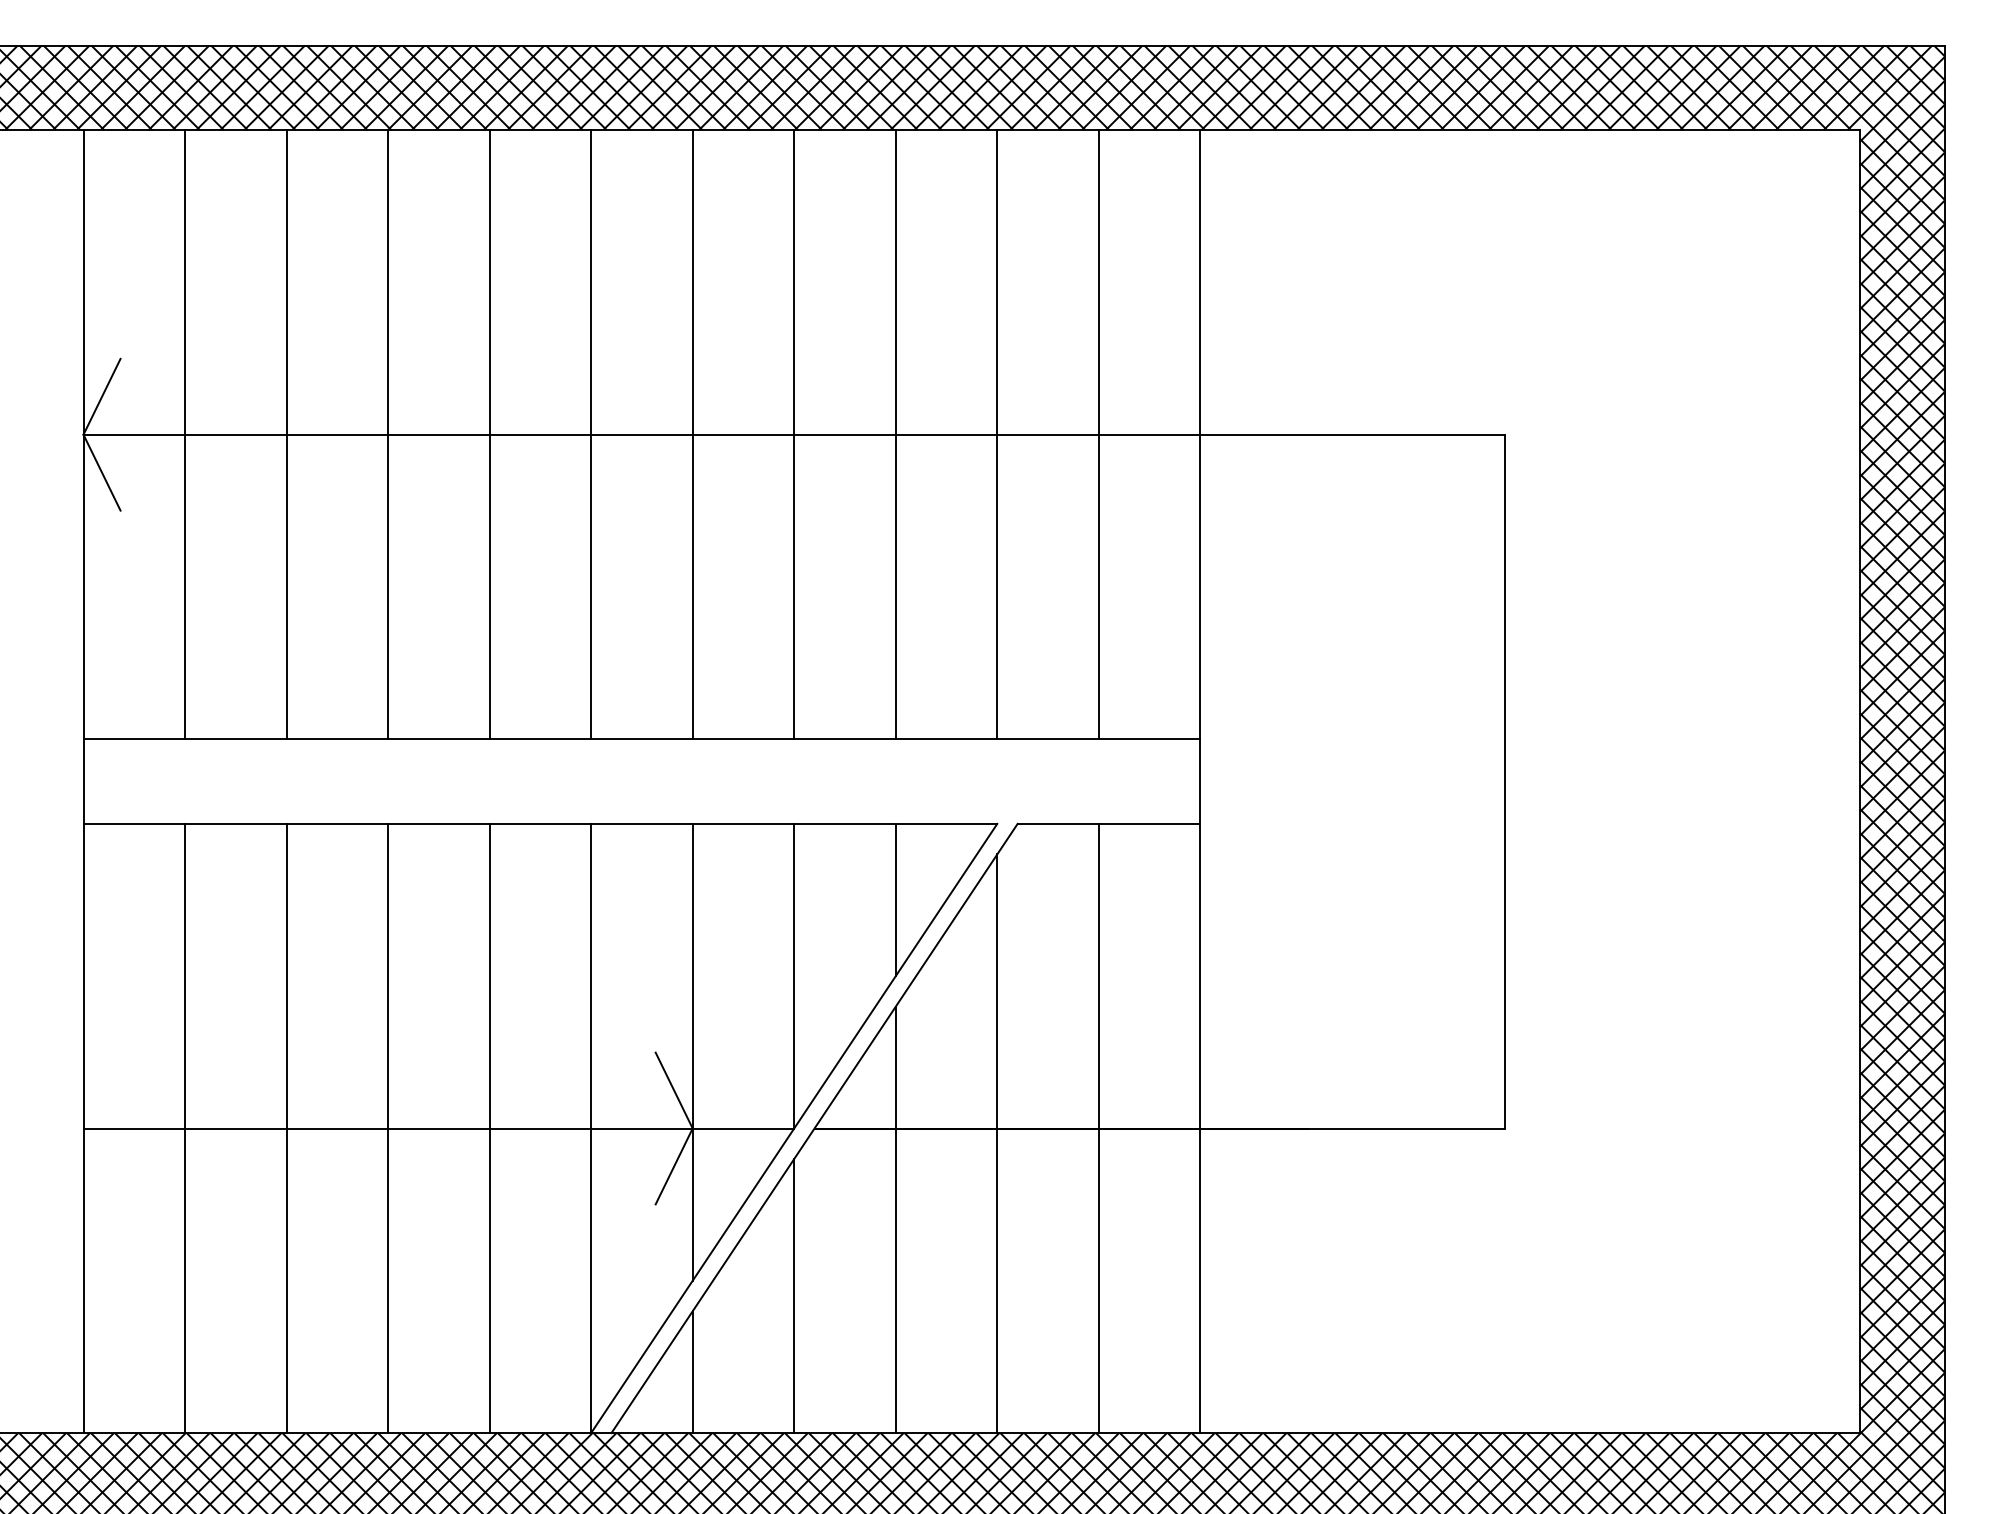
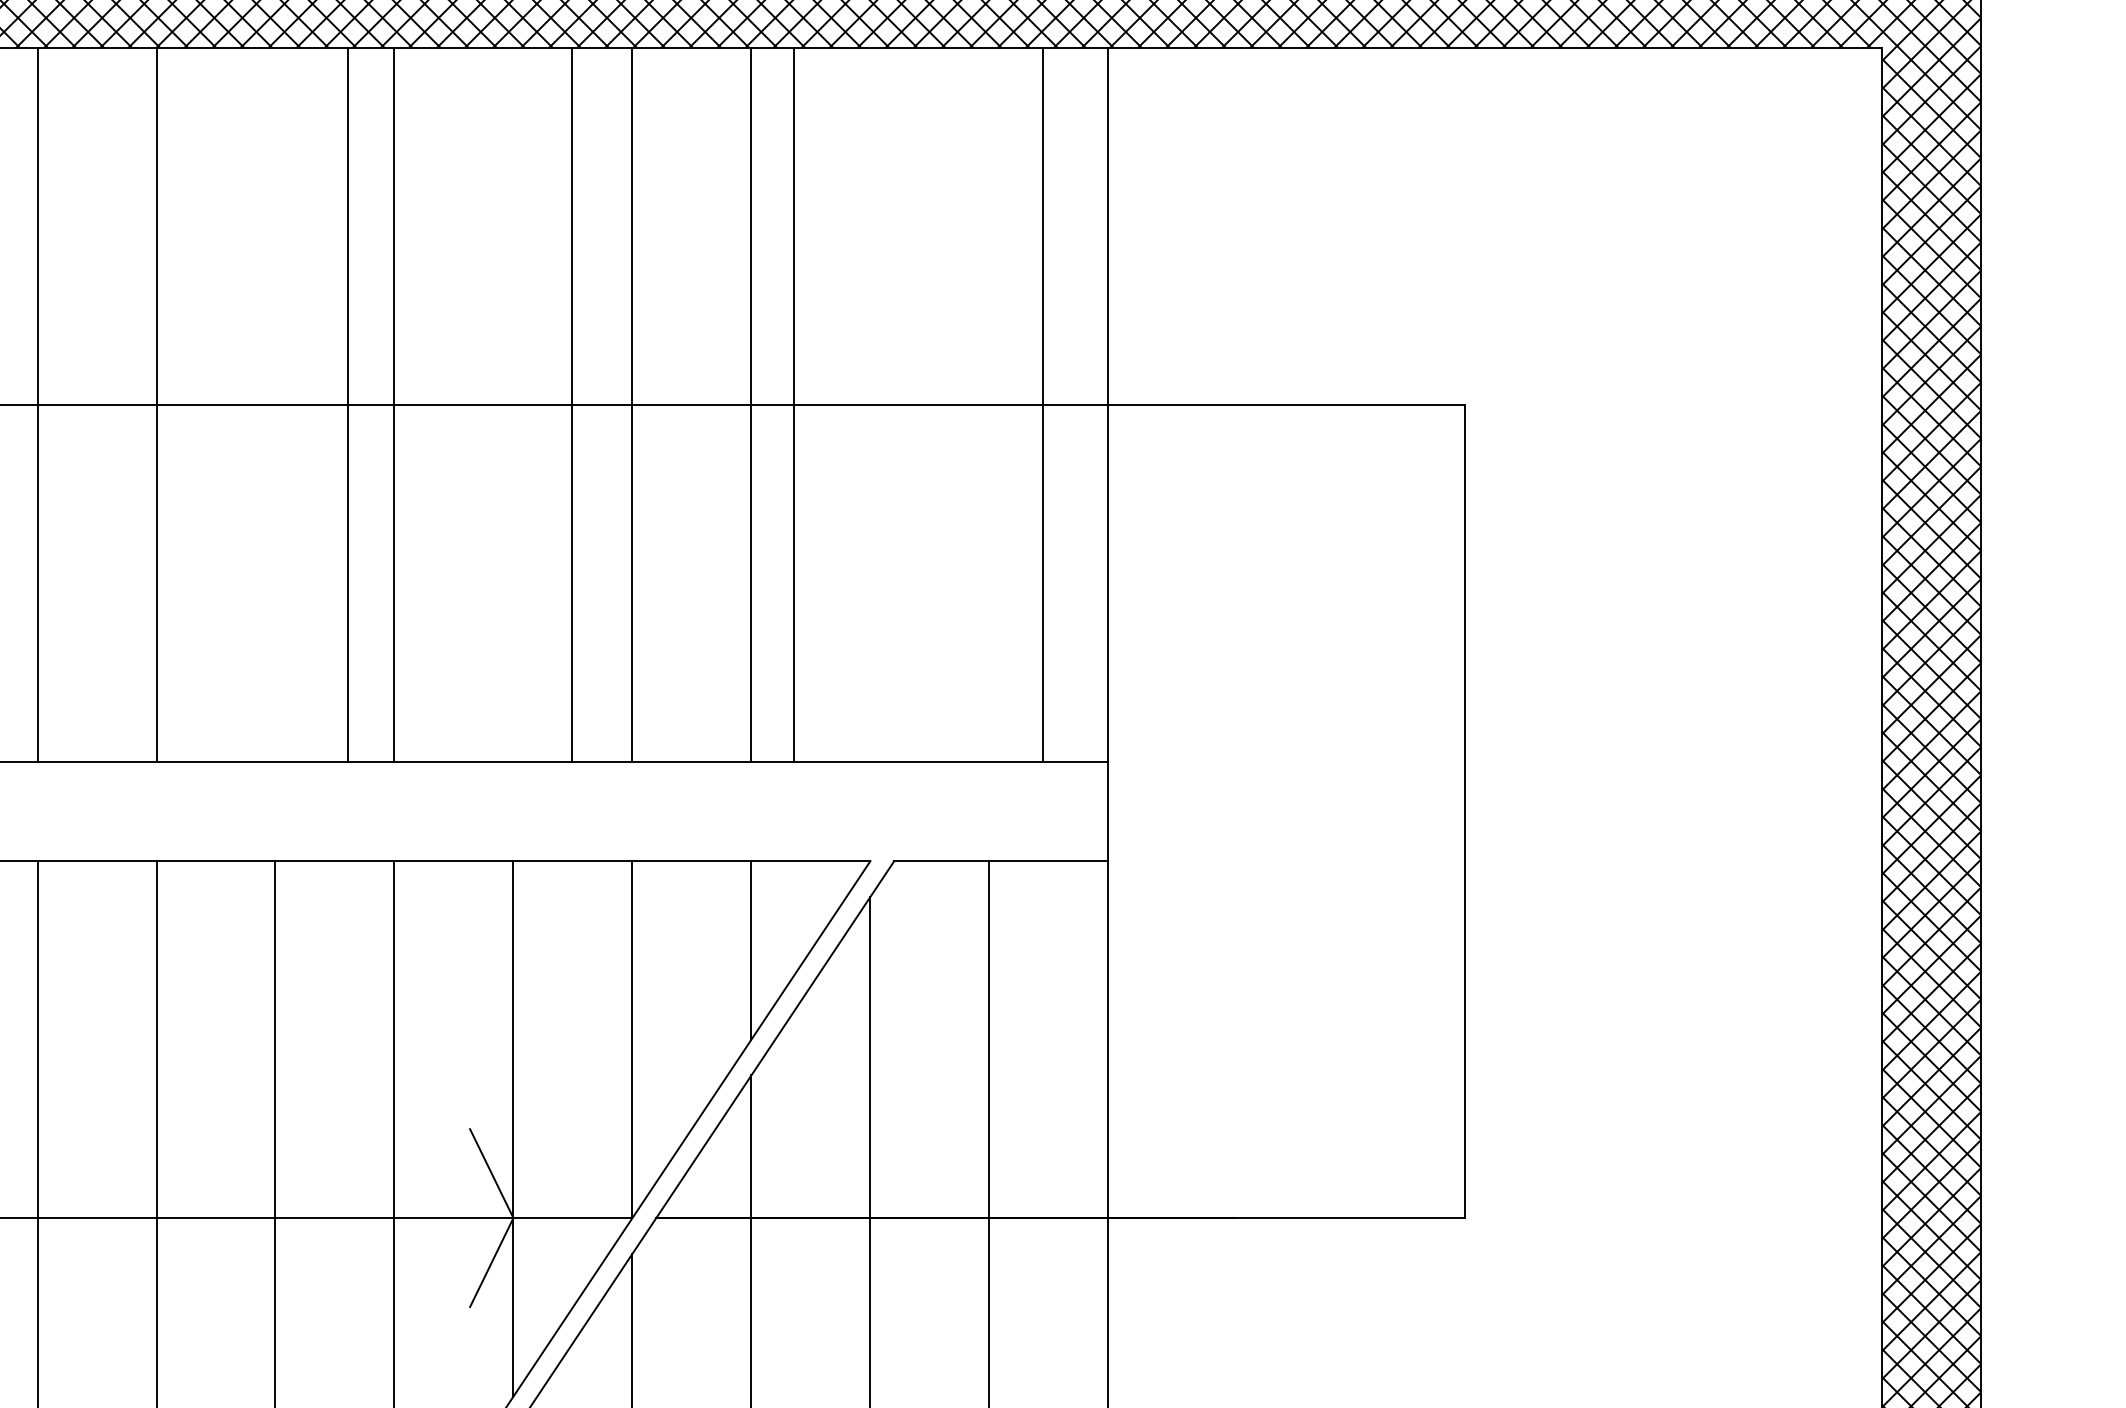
line: (489, 434) -> (347, 404), moved
line: (692, 434) -> (571, 404), moved
line: (997, 434) -> (794, 404), moved
line: (1098, 434) -> (1042, 404), moved

